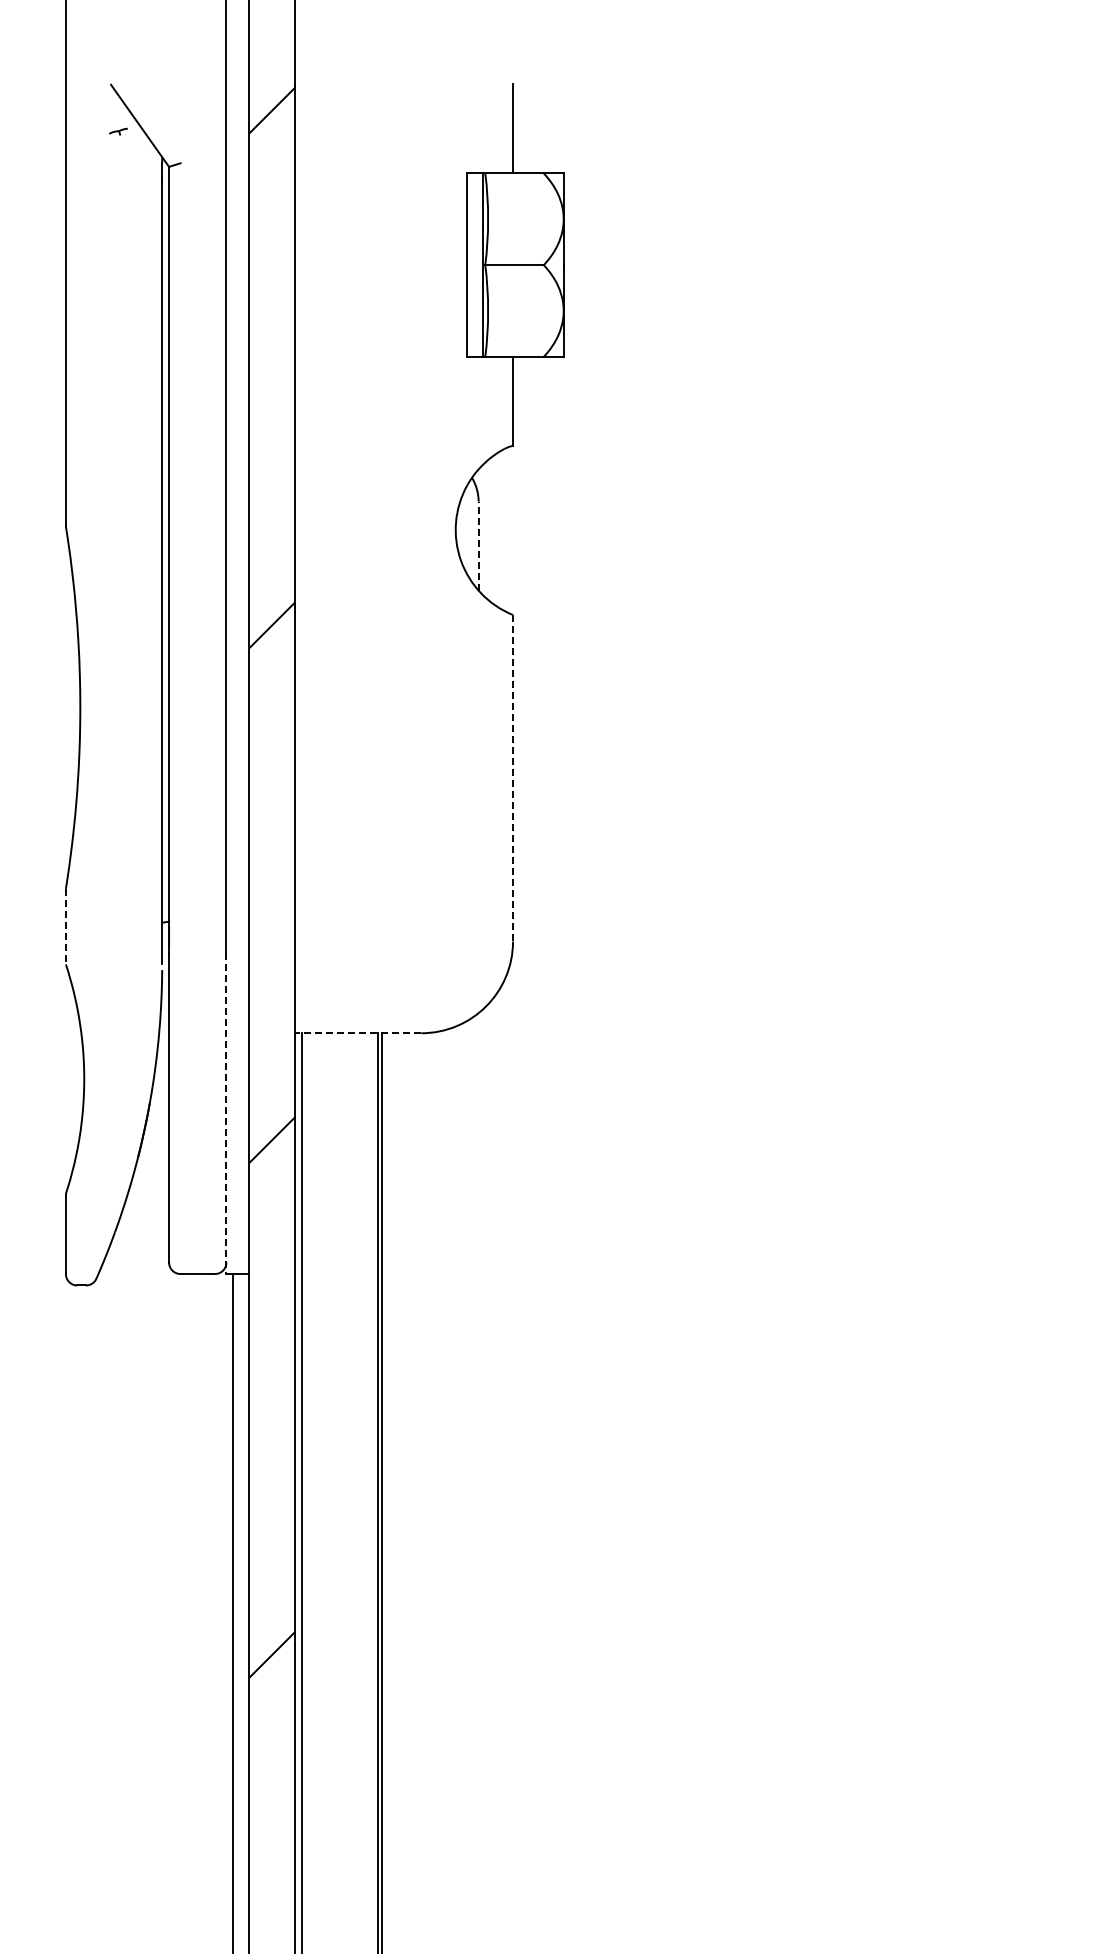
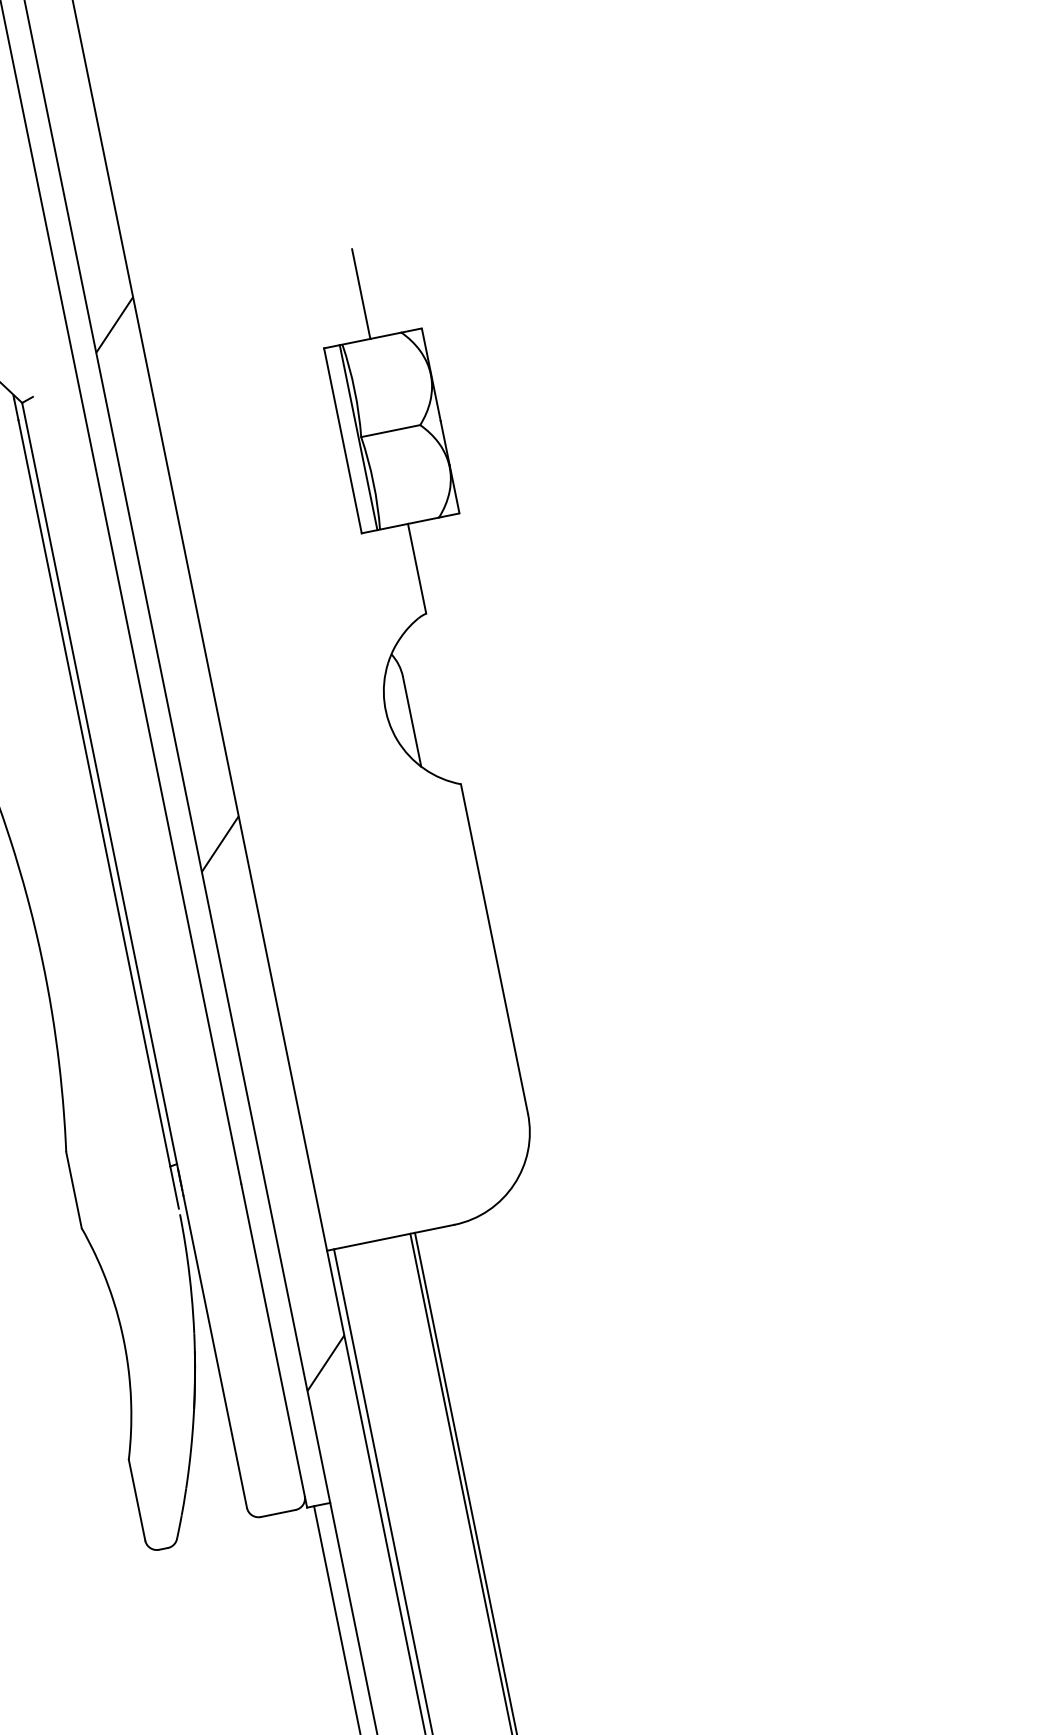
line: (478, 546) -> (412, 722), dashed -> solid
line: (513, 778) -> (494, 949), dashed -> solid
line: (65, 926) -> (73, 1190), dashed -> solid
line: (357, 1033) -> (389, 1238), dashed -> solid
line: (226, 1113) -> (274, 1345), dashed -> solid

